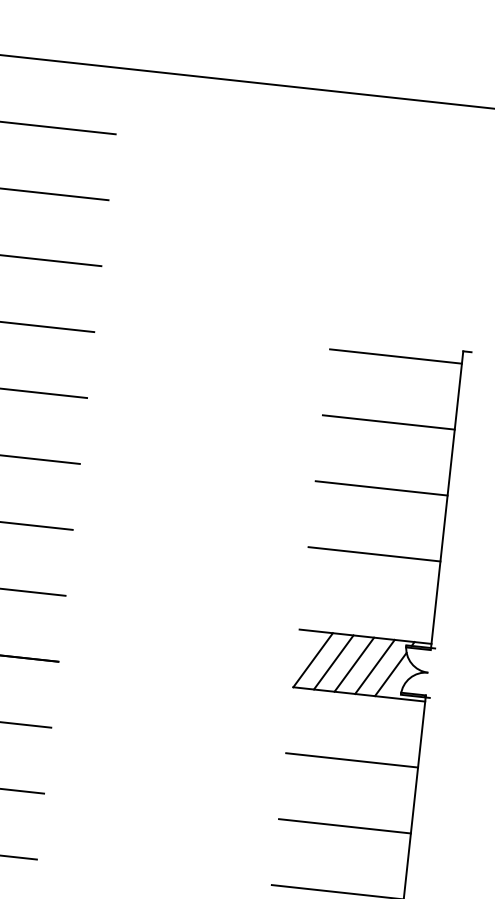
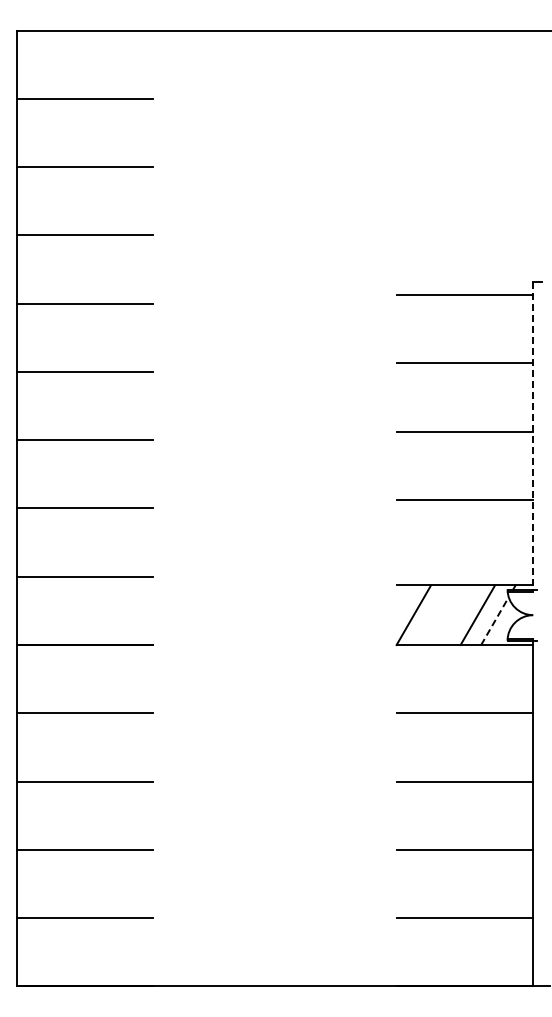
line: (447, 499) -> (533, 435), solid -> dashed
line: (333, 662) -> (434, 615), removed
line: (354, 665) -> (456, 615), removed
line: (390, 674) -> (494, 621), solid -> dashed

